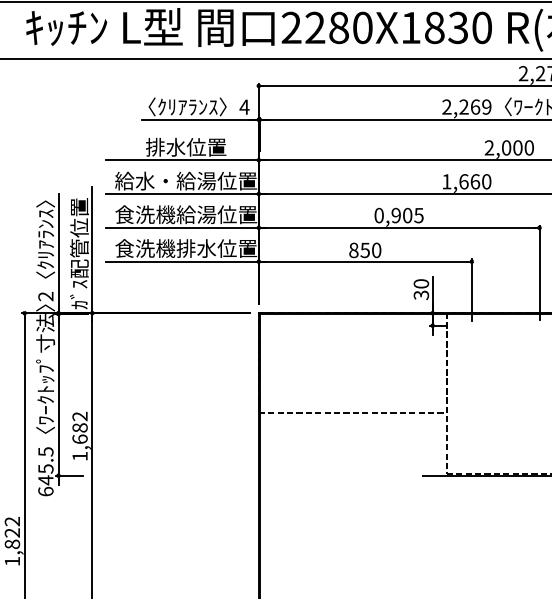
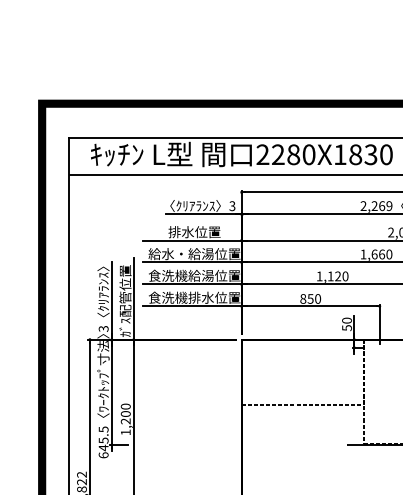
text: (244, 107) -> (232, 206), 4 -> 3
text: (398, 215) -> (332, 276), 0,905 -> 1,120
text: (420, 294) -> (346, 327), 30 -> 50
text: (47, 295) -> (104, 328), 2 -> 3
text: (79, 427) -> (125, 413), 1,682 -> 1,200

